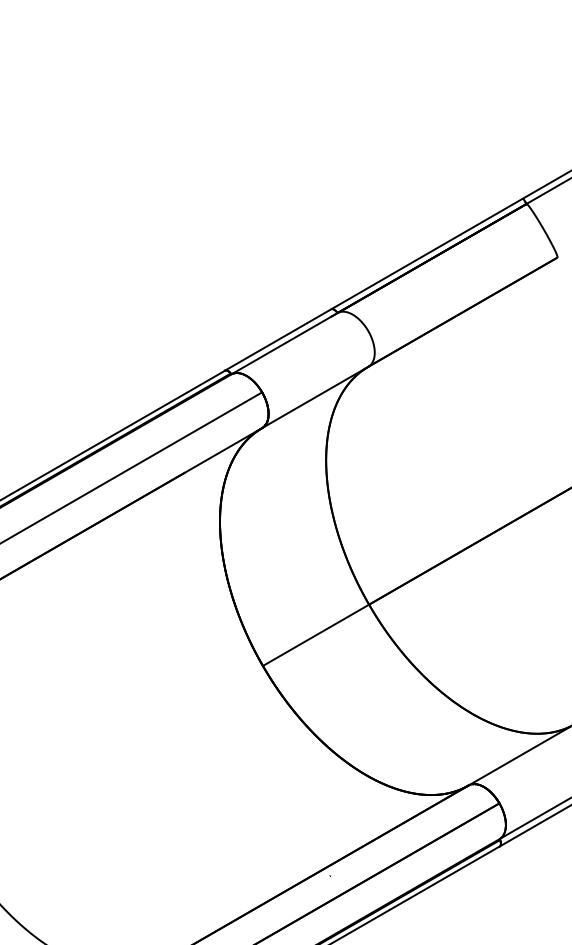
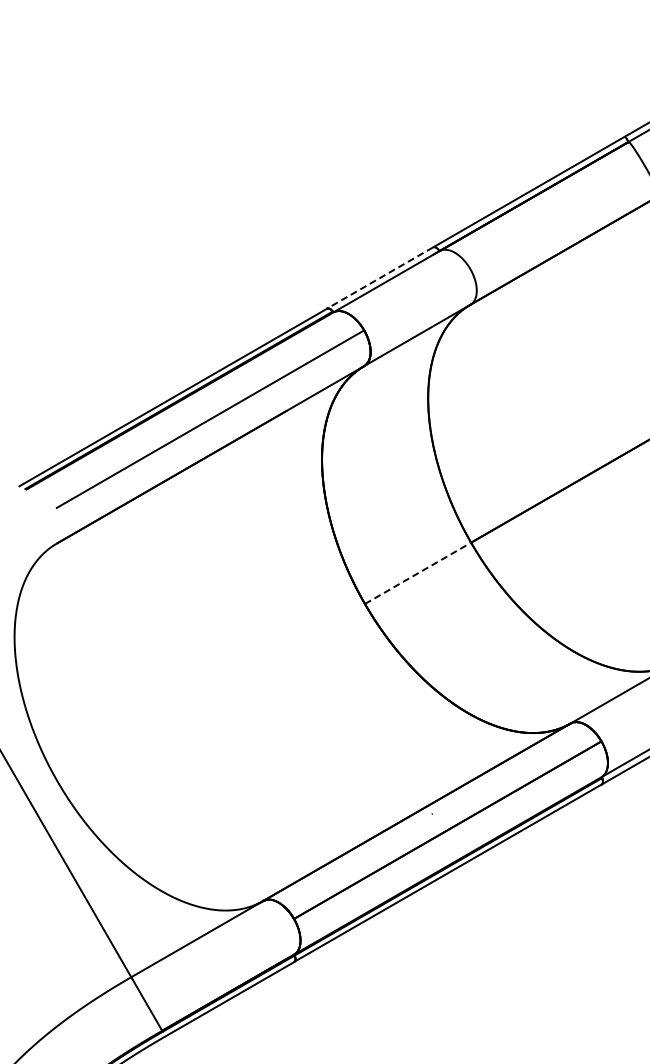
line: (277, 340) -> (379, 278), solid -> dashed
line: (316, 635) -> (418, 573), solid -> dashed

